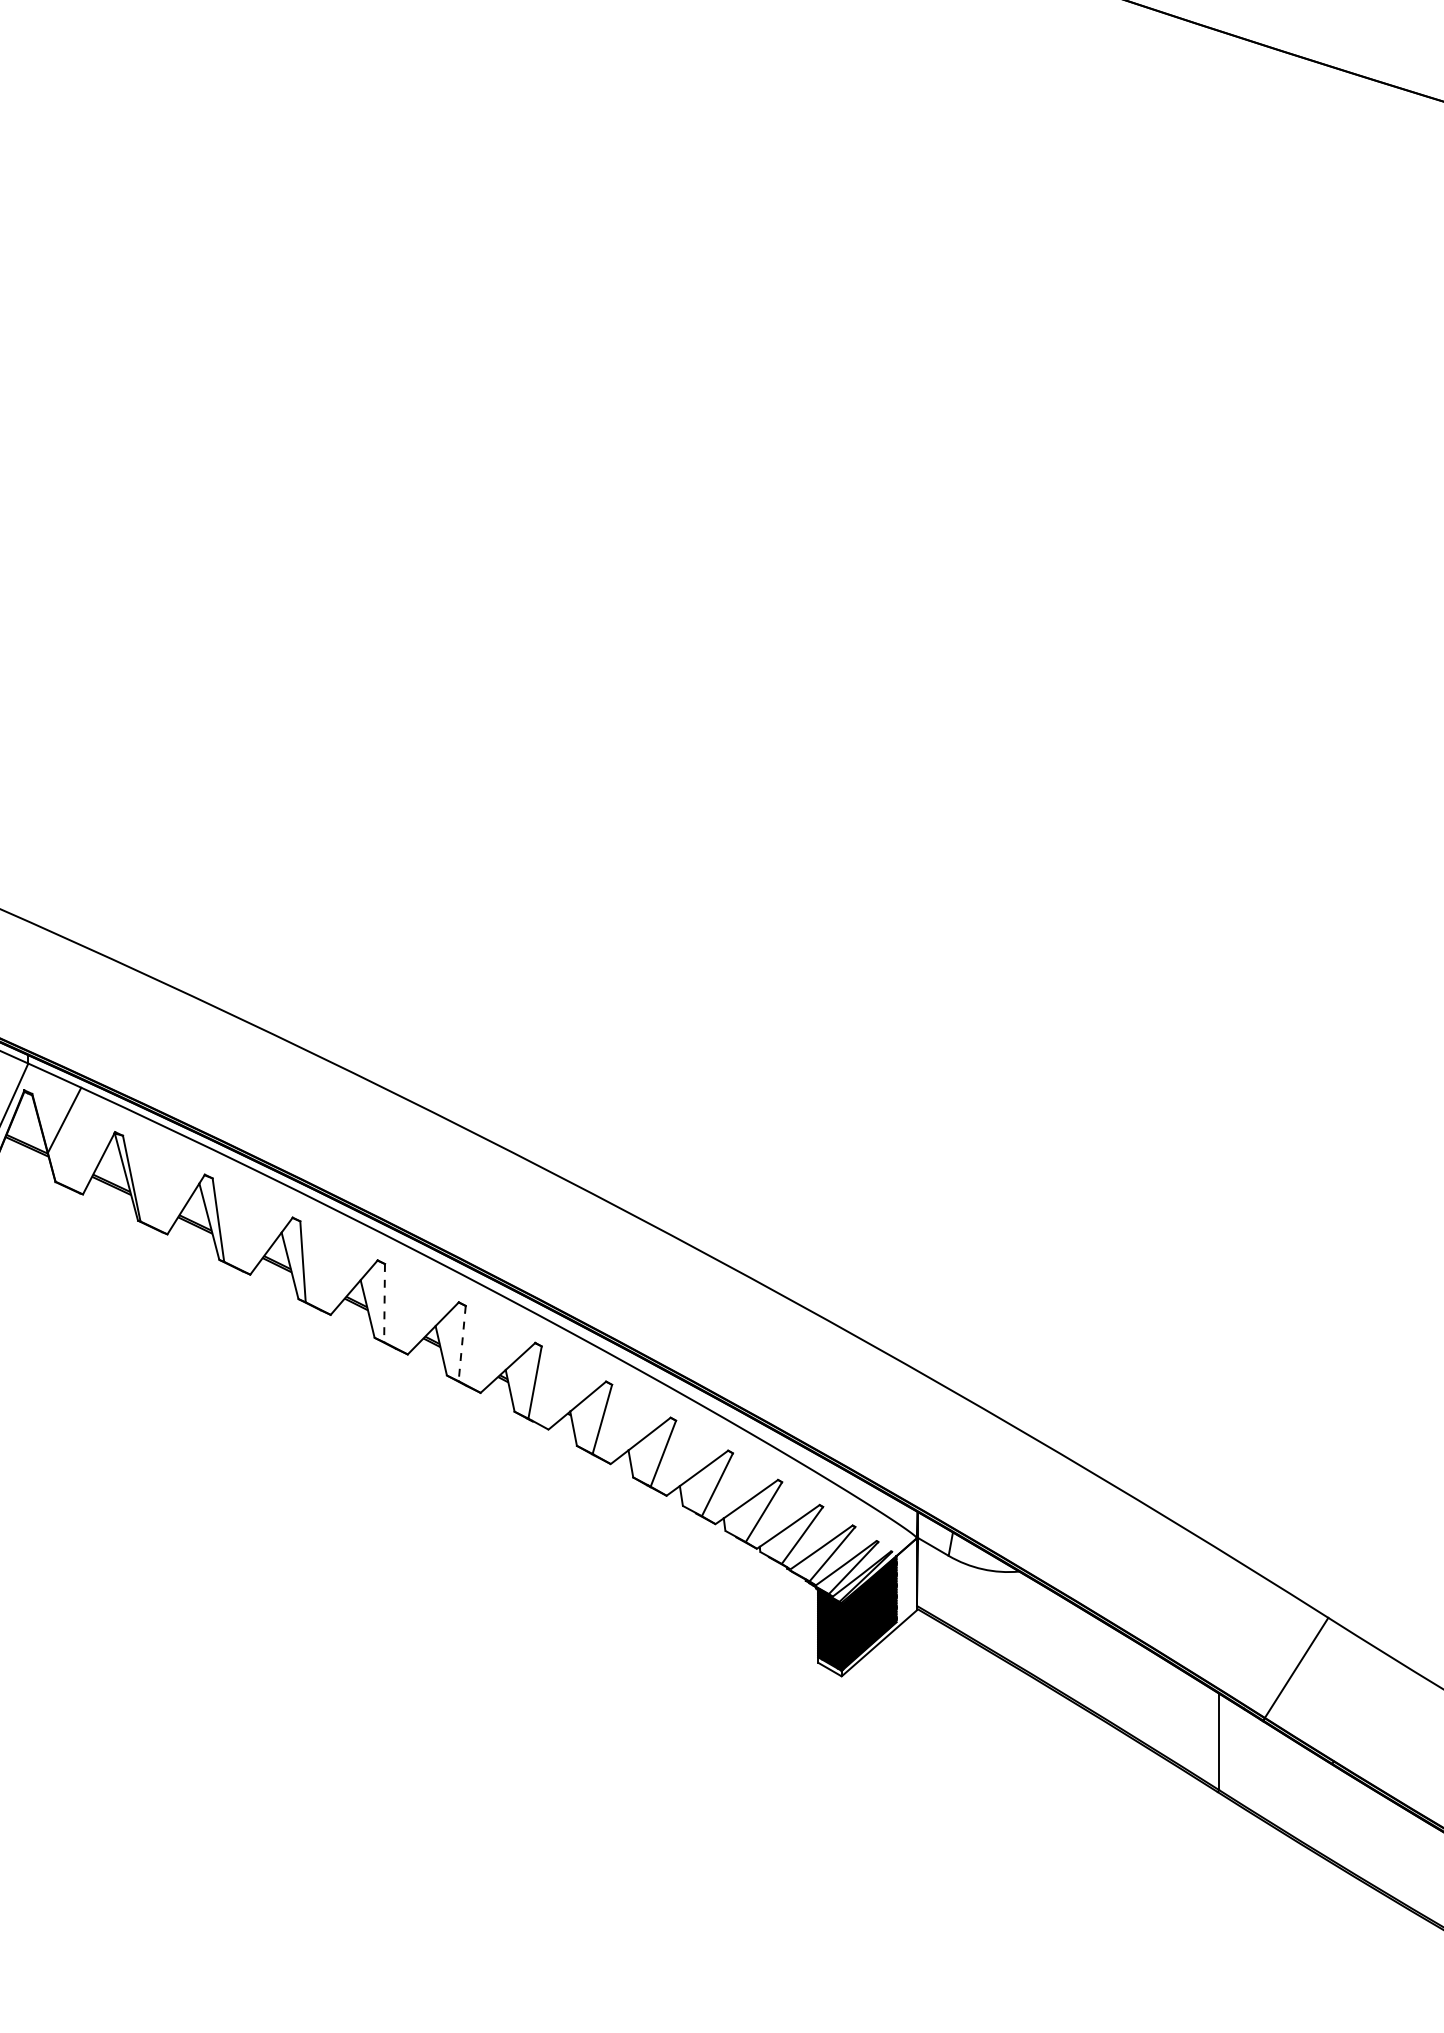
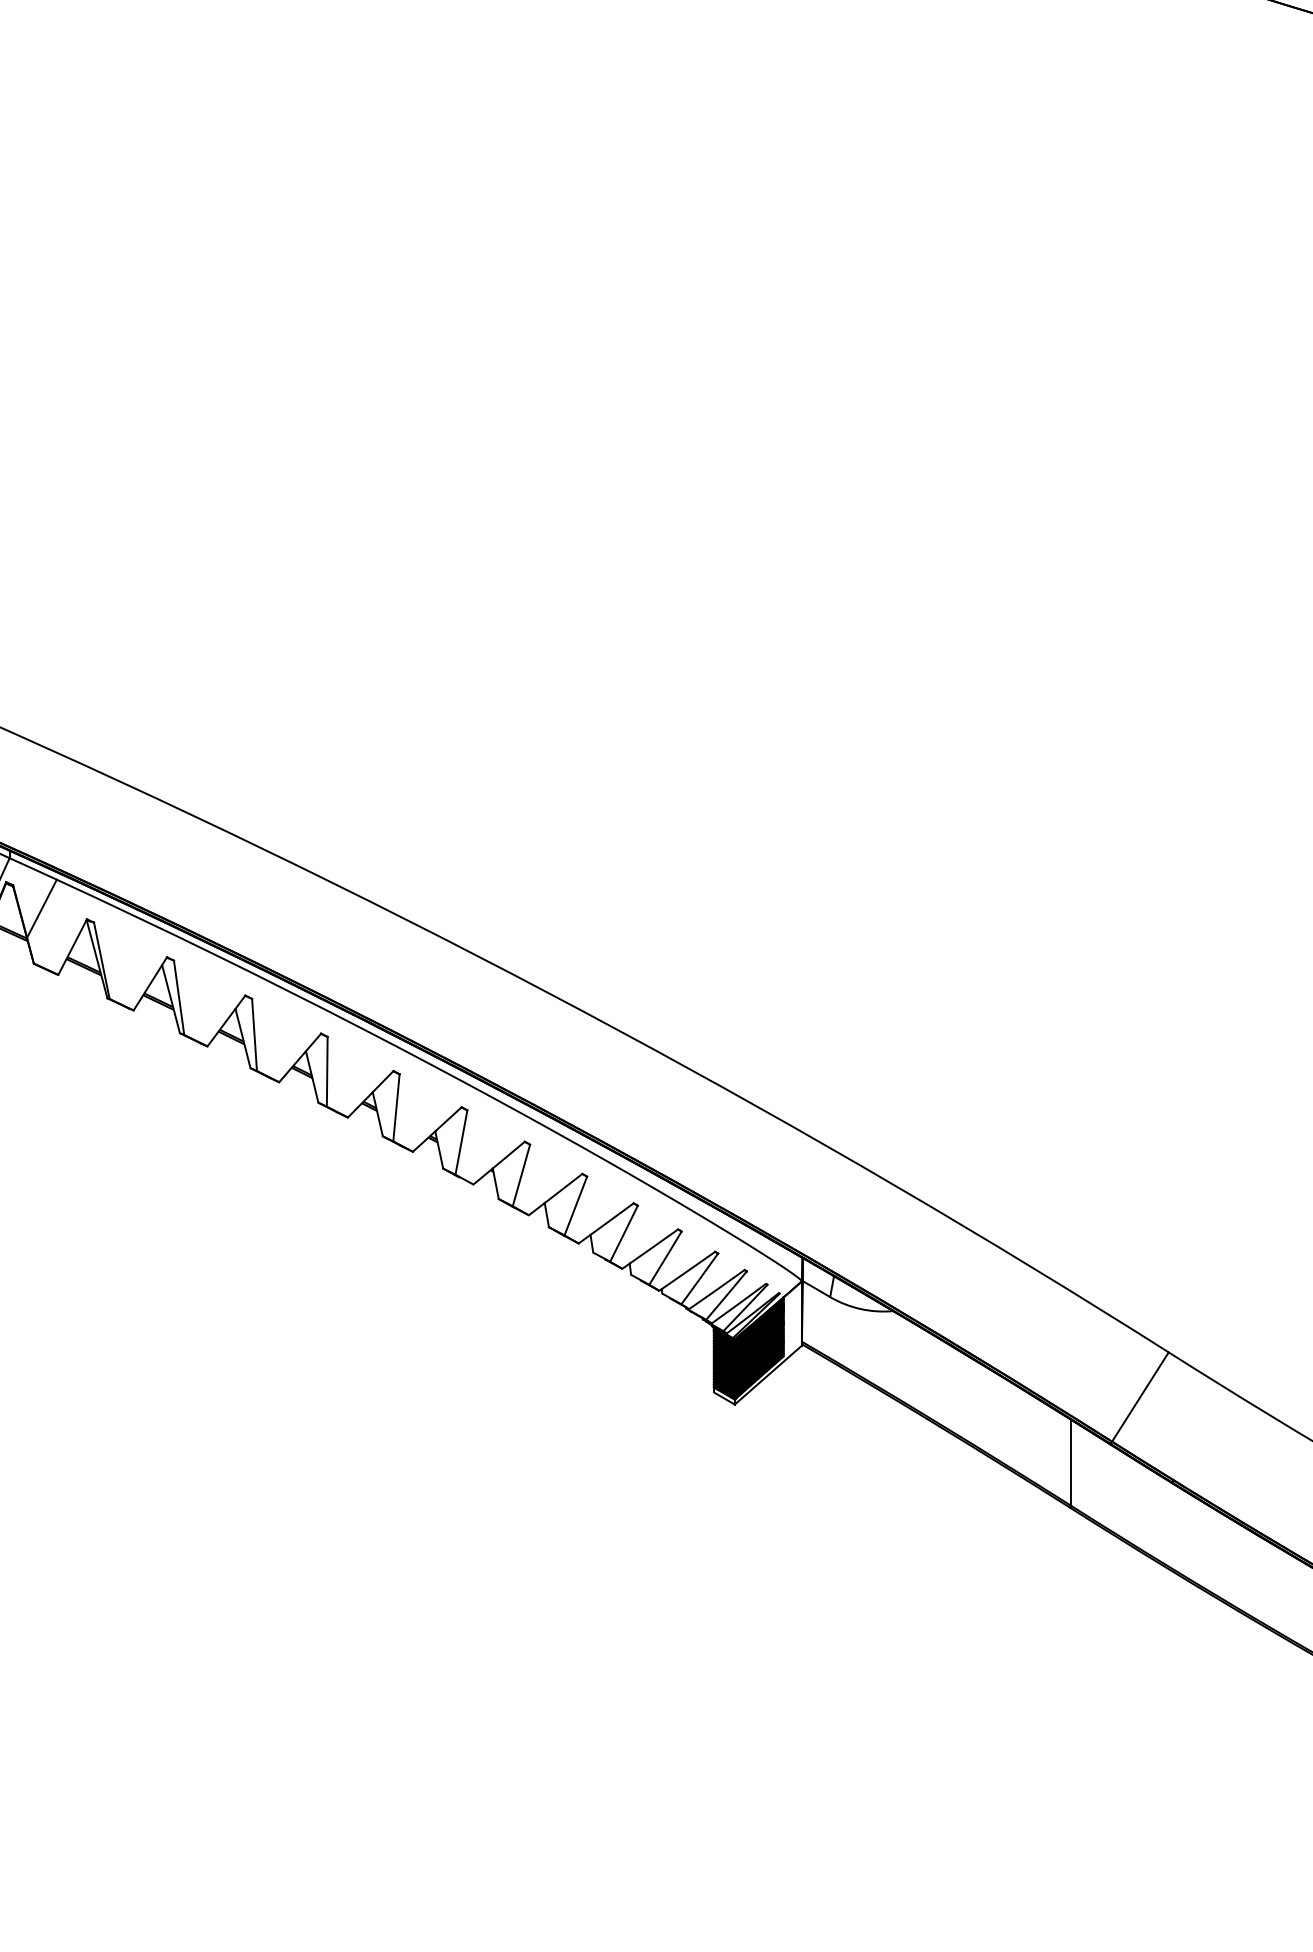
line: (384, 1302) -> (327, 1071), dashed -> solid
line: (462, 1343) -> (396, 1107), dashed -> solid

